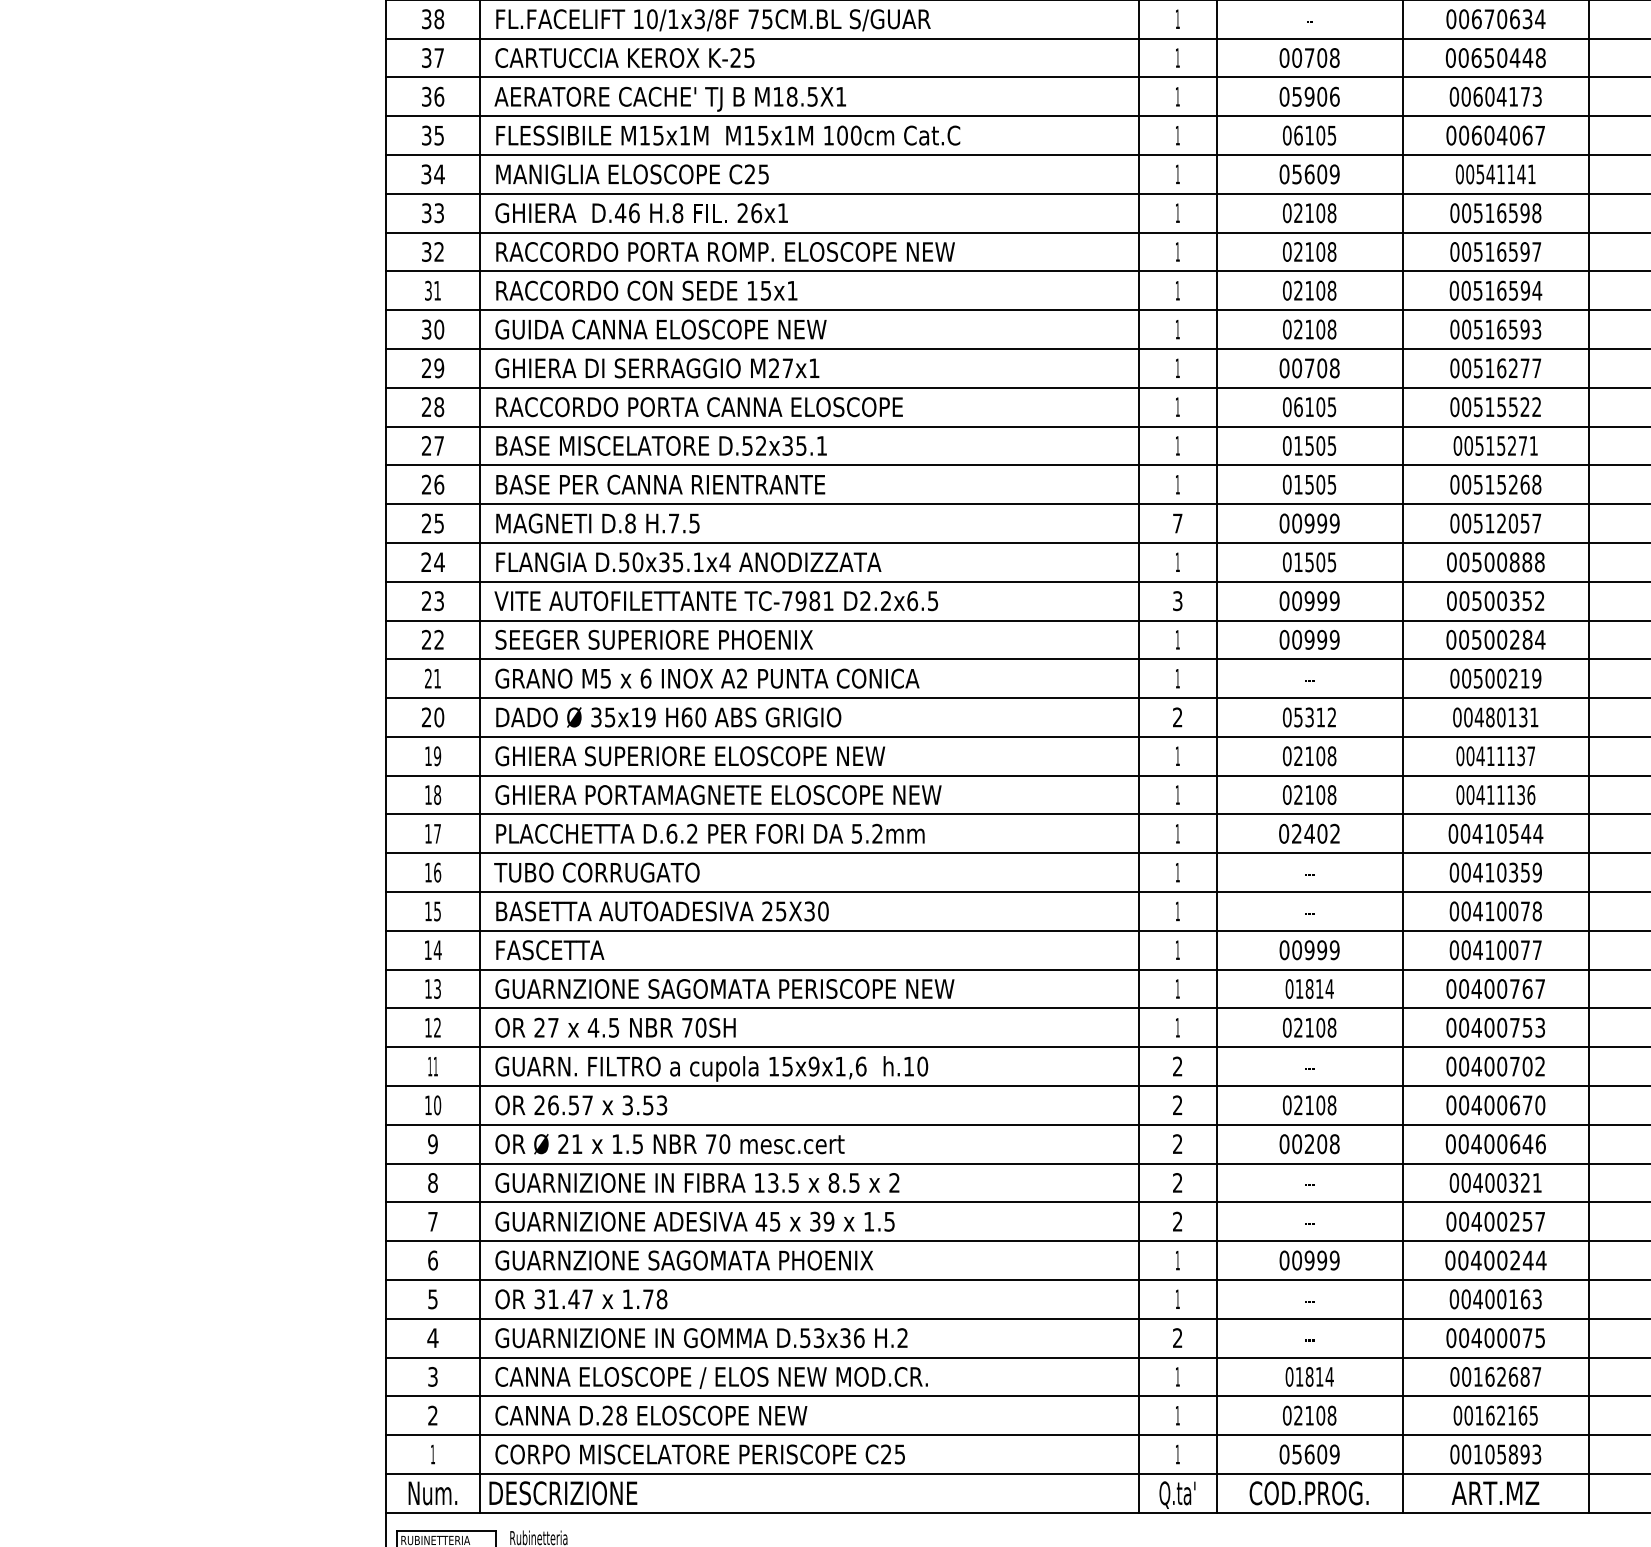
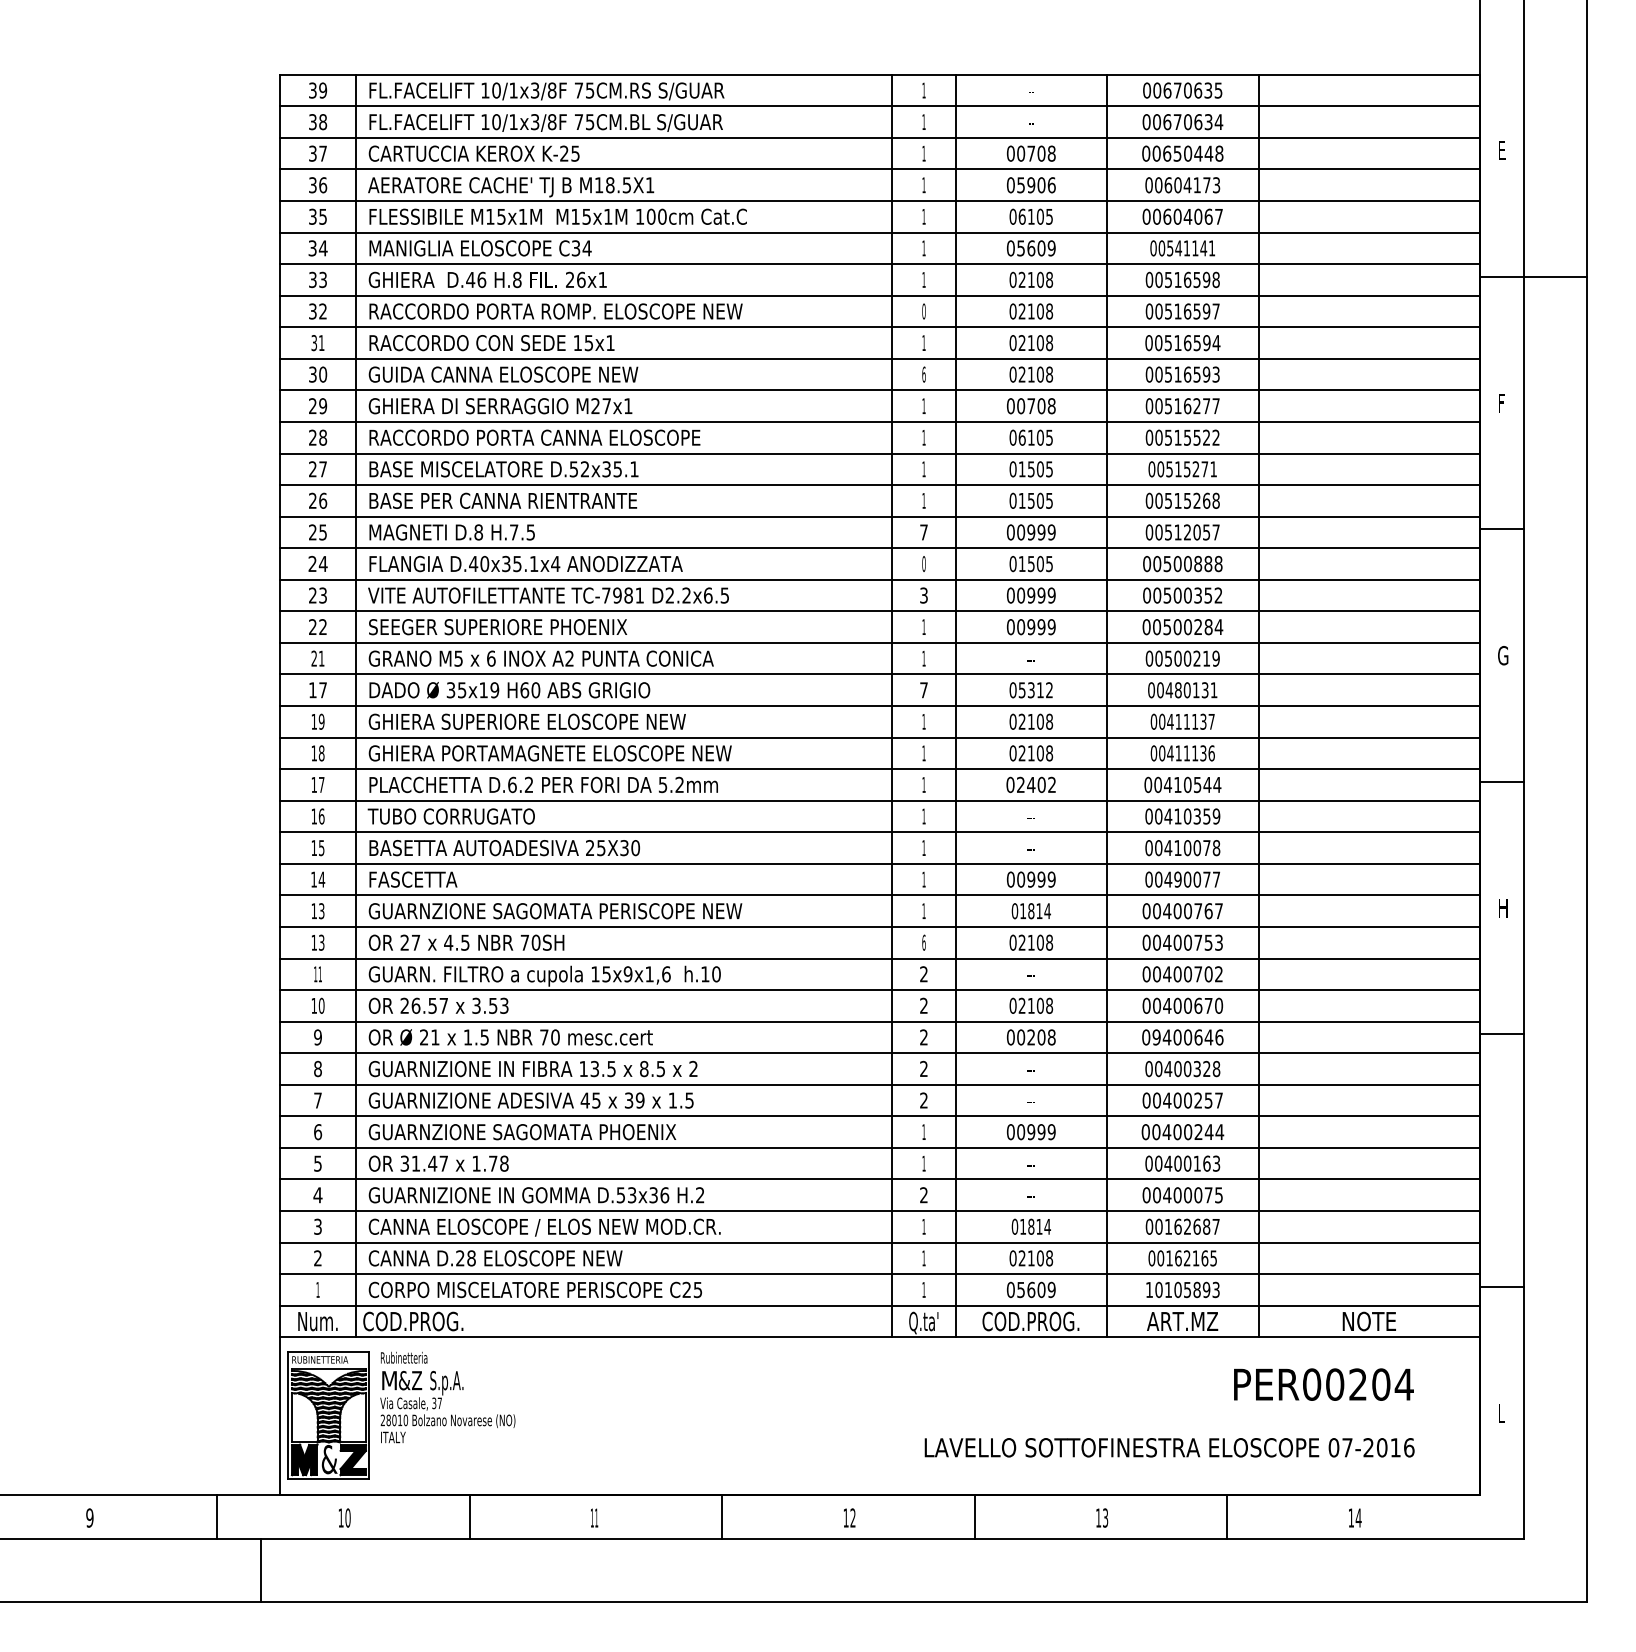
text: (756, 174) -> (581, 248), C25 -> C34
text: (1177, 251) -> (923, 311), 1 -> 0
text: (1177, 329) -> (923, 374), 1 -> 6
text: (1177, 561) -> (923, 563), 1 -> 0
text: (624, 562) -> (473, 564), D.50x35.1x4 -> D.40x35.1x4
text: (433, 717) -> (318, 690), 20 -> 17
text: (1177, 717) -> (923, 690), 2 -> 7
text: (1489, 950) -> (1177, 879), 00410077 -> 00490077
text: (437, 1027) -> (321, 942), 12 -> 13
text: (1177, 1027) -> (923, 942), 1 -> 6
text: (1463, 1144) -> (1156, 1037), 00400646 -> 09400646
text: (1537, 1182) -> (1216, 1068), 00400321 -> 00400328
text: (1454, 1453) -> (1149, 1289), 00105893 -> 10105893
text: (562, 1493) -> (423, 1321), DESCRIZIONE -> COD.PROG.

